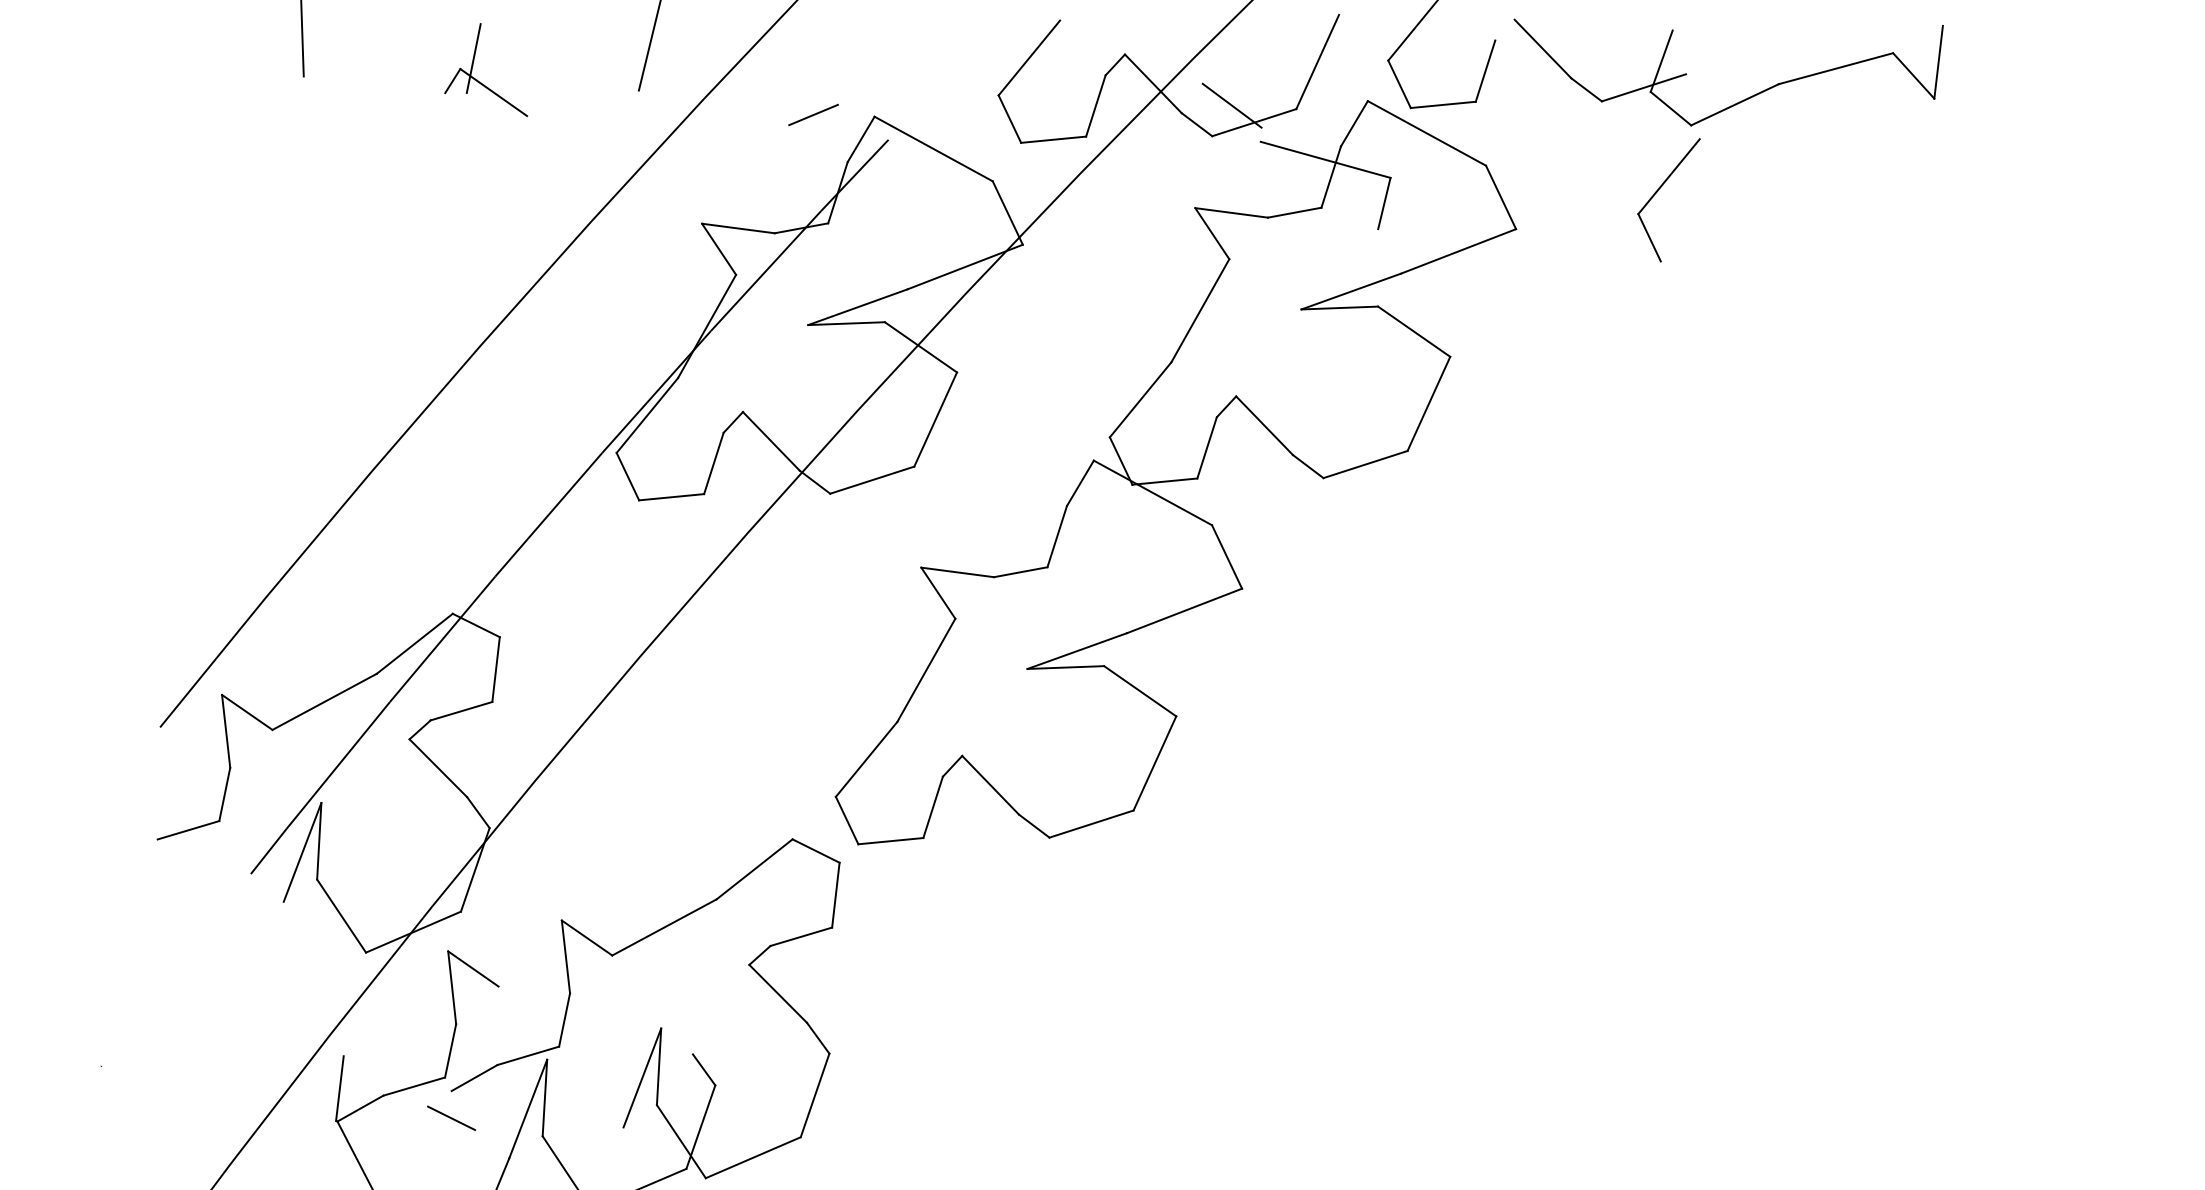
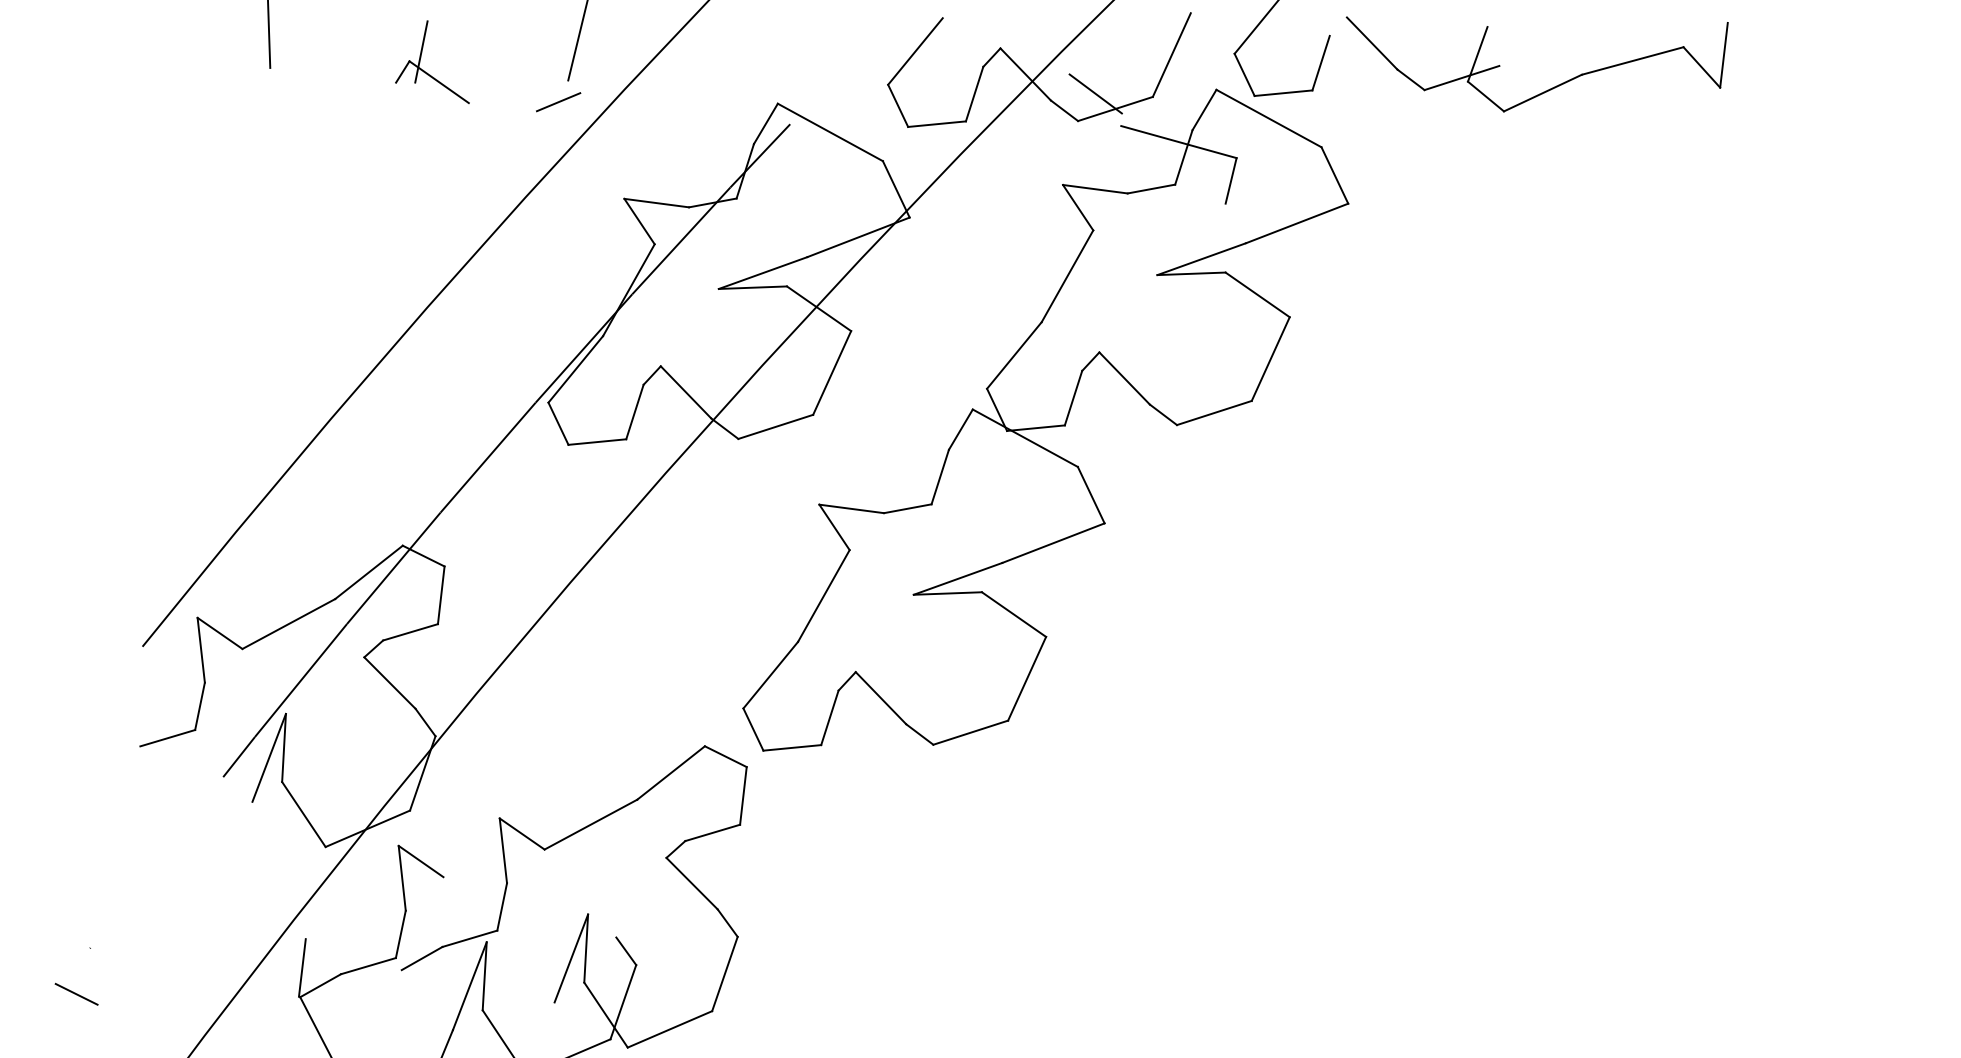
line: (813, 115) -> (558, 102), moved
part: (1659, 190) -> (1475, 169), removed
line: (451, 1117) -> (76, 993), moved

